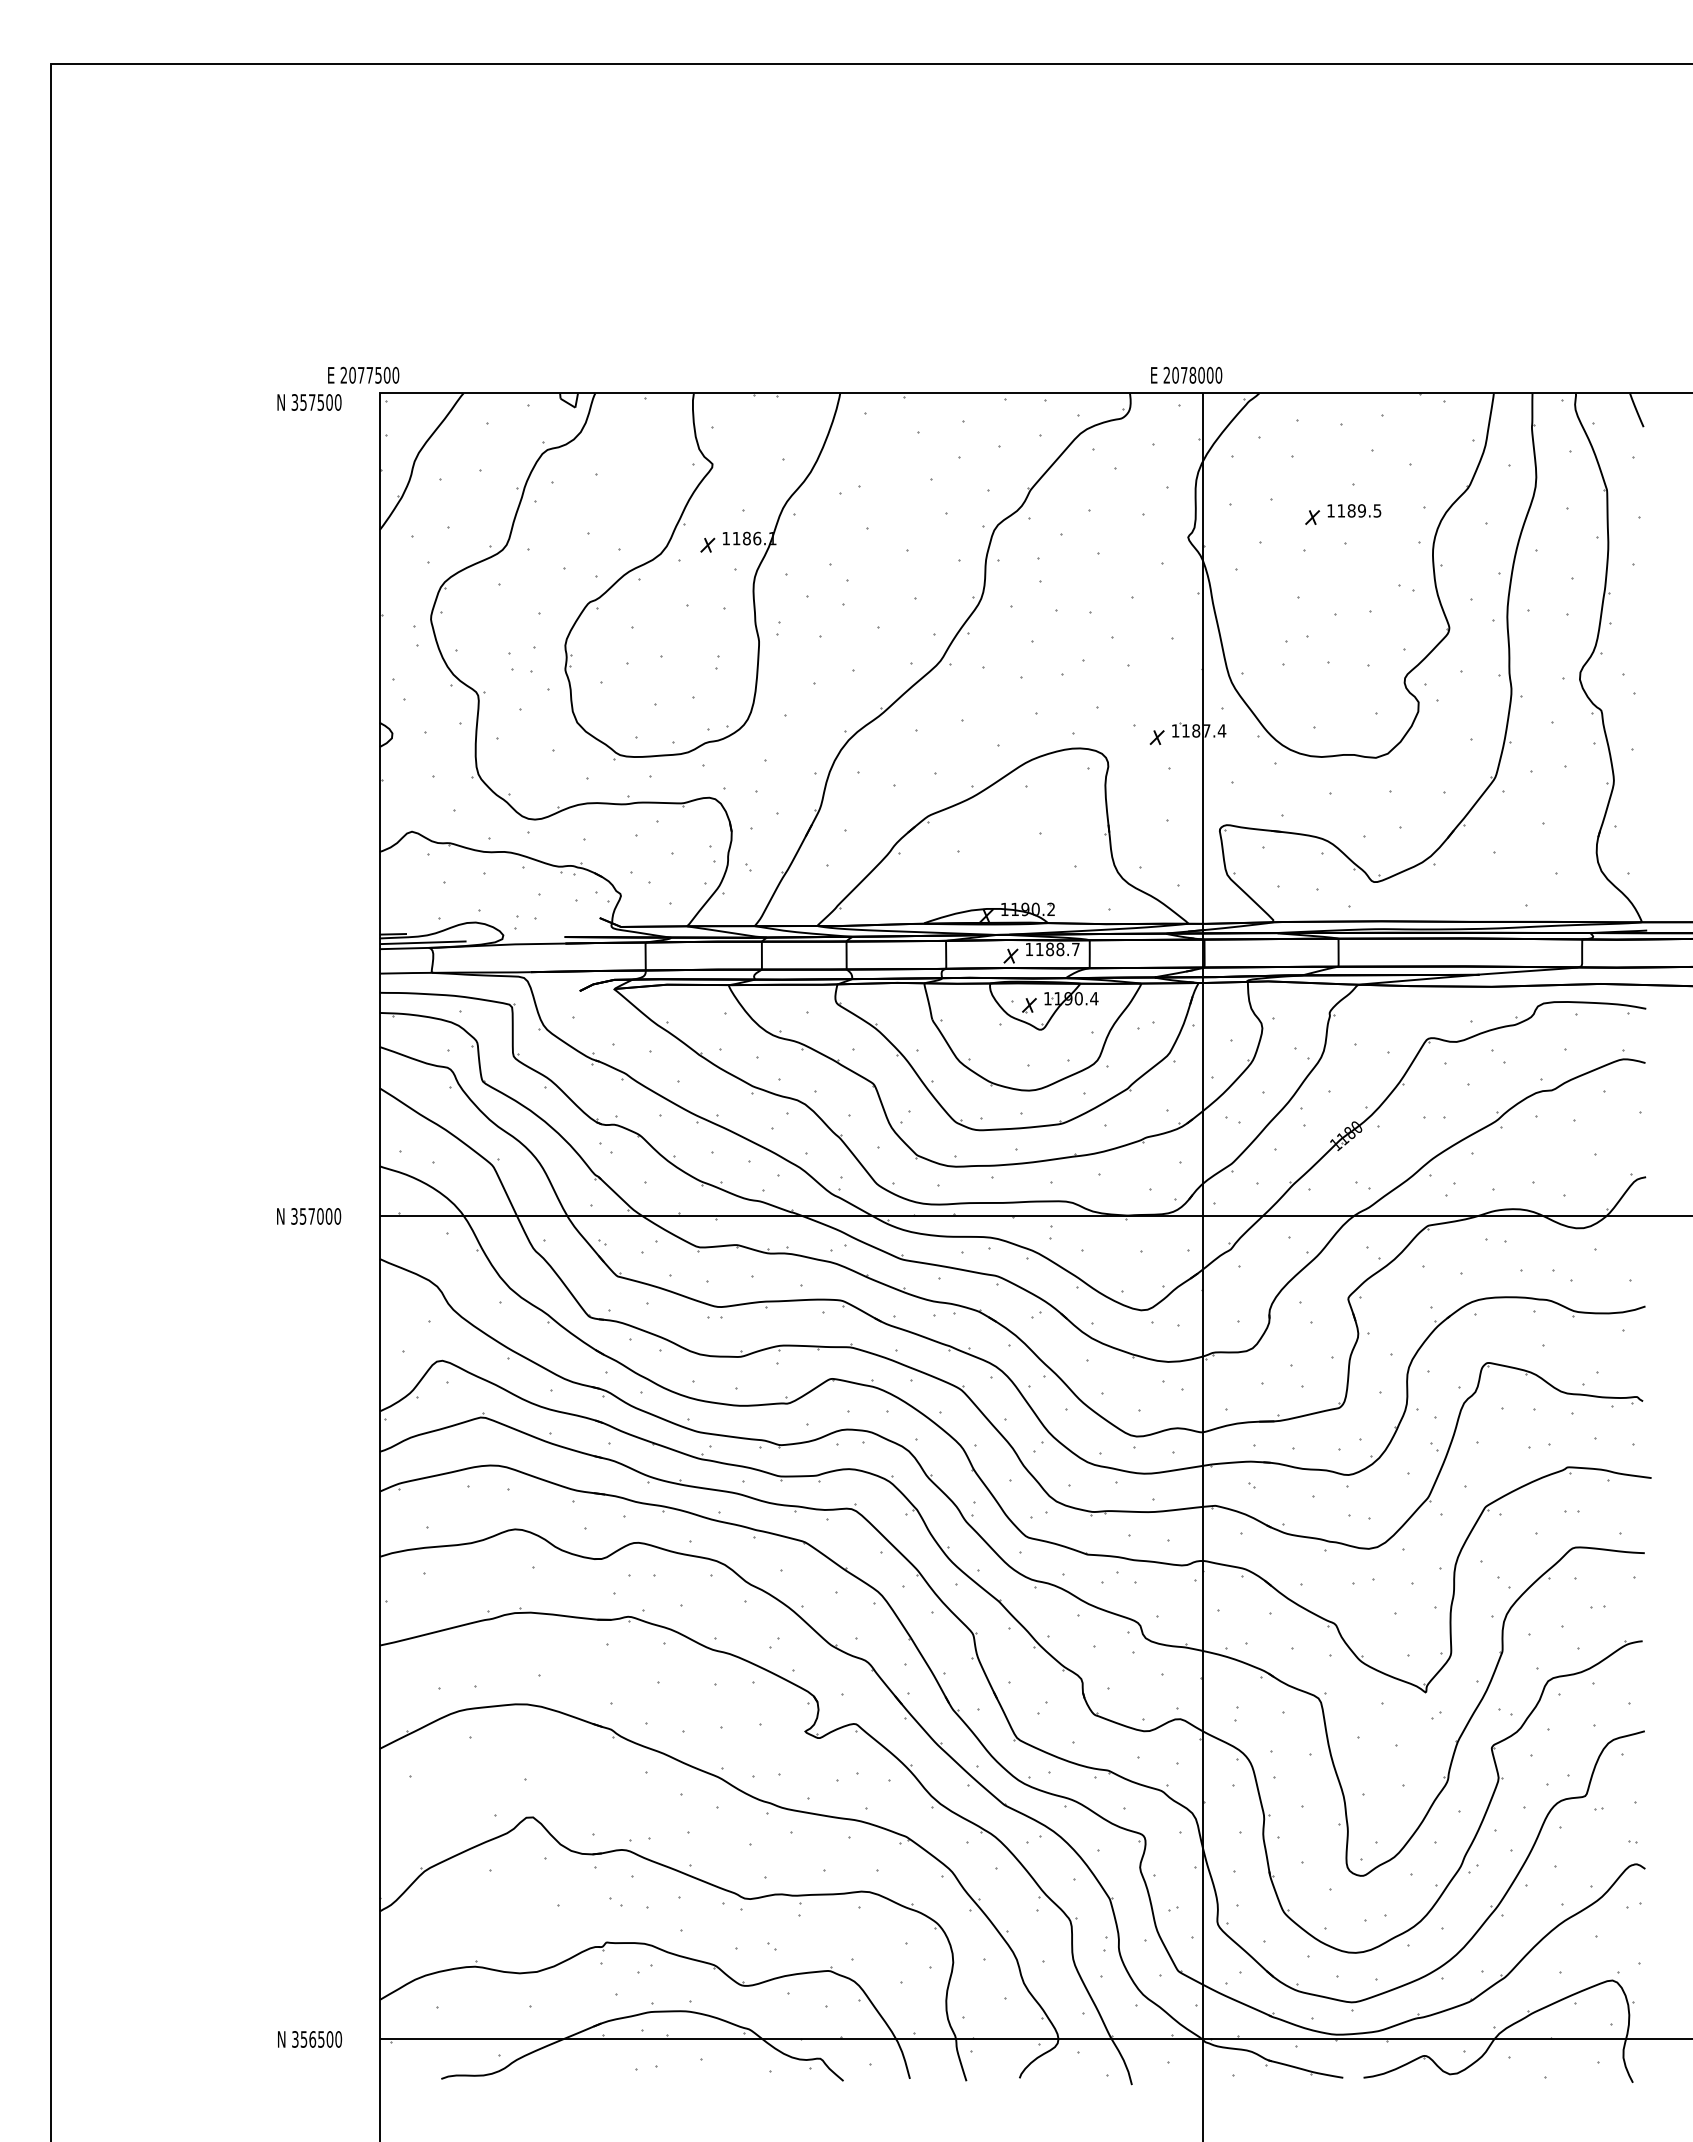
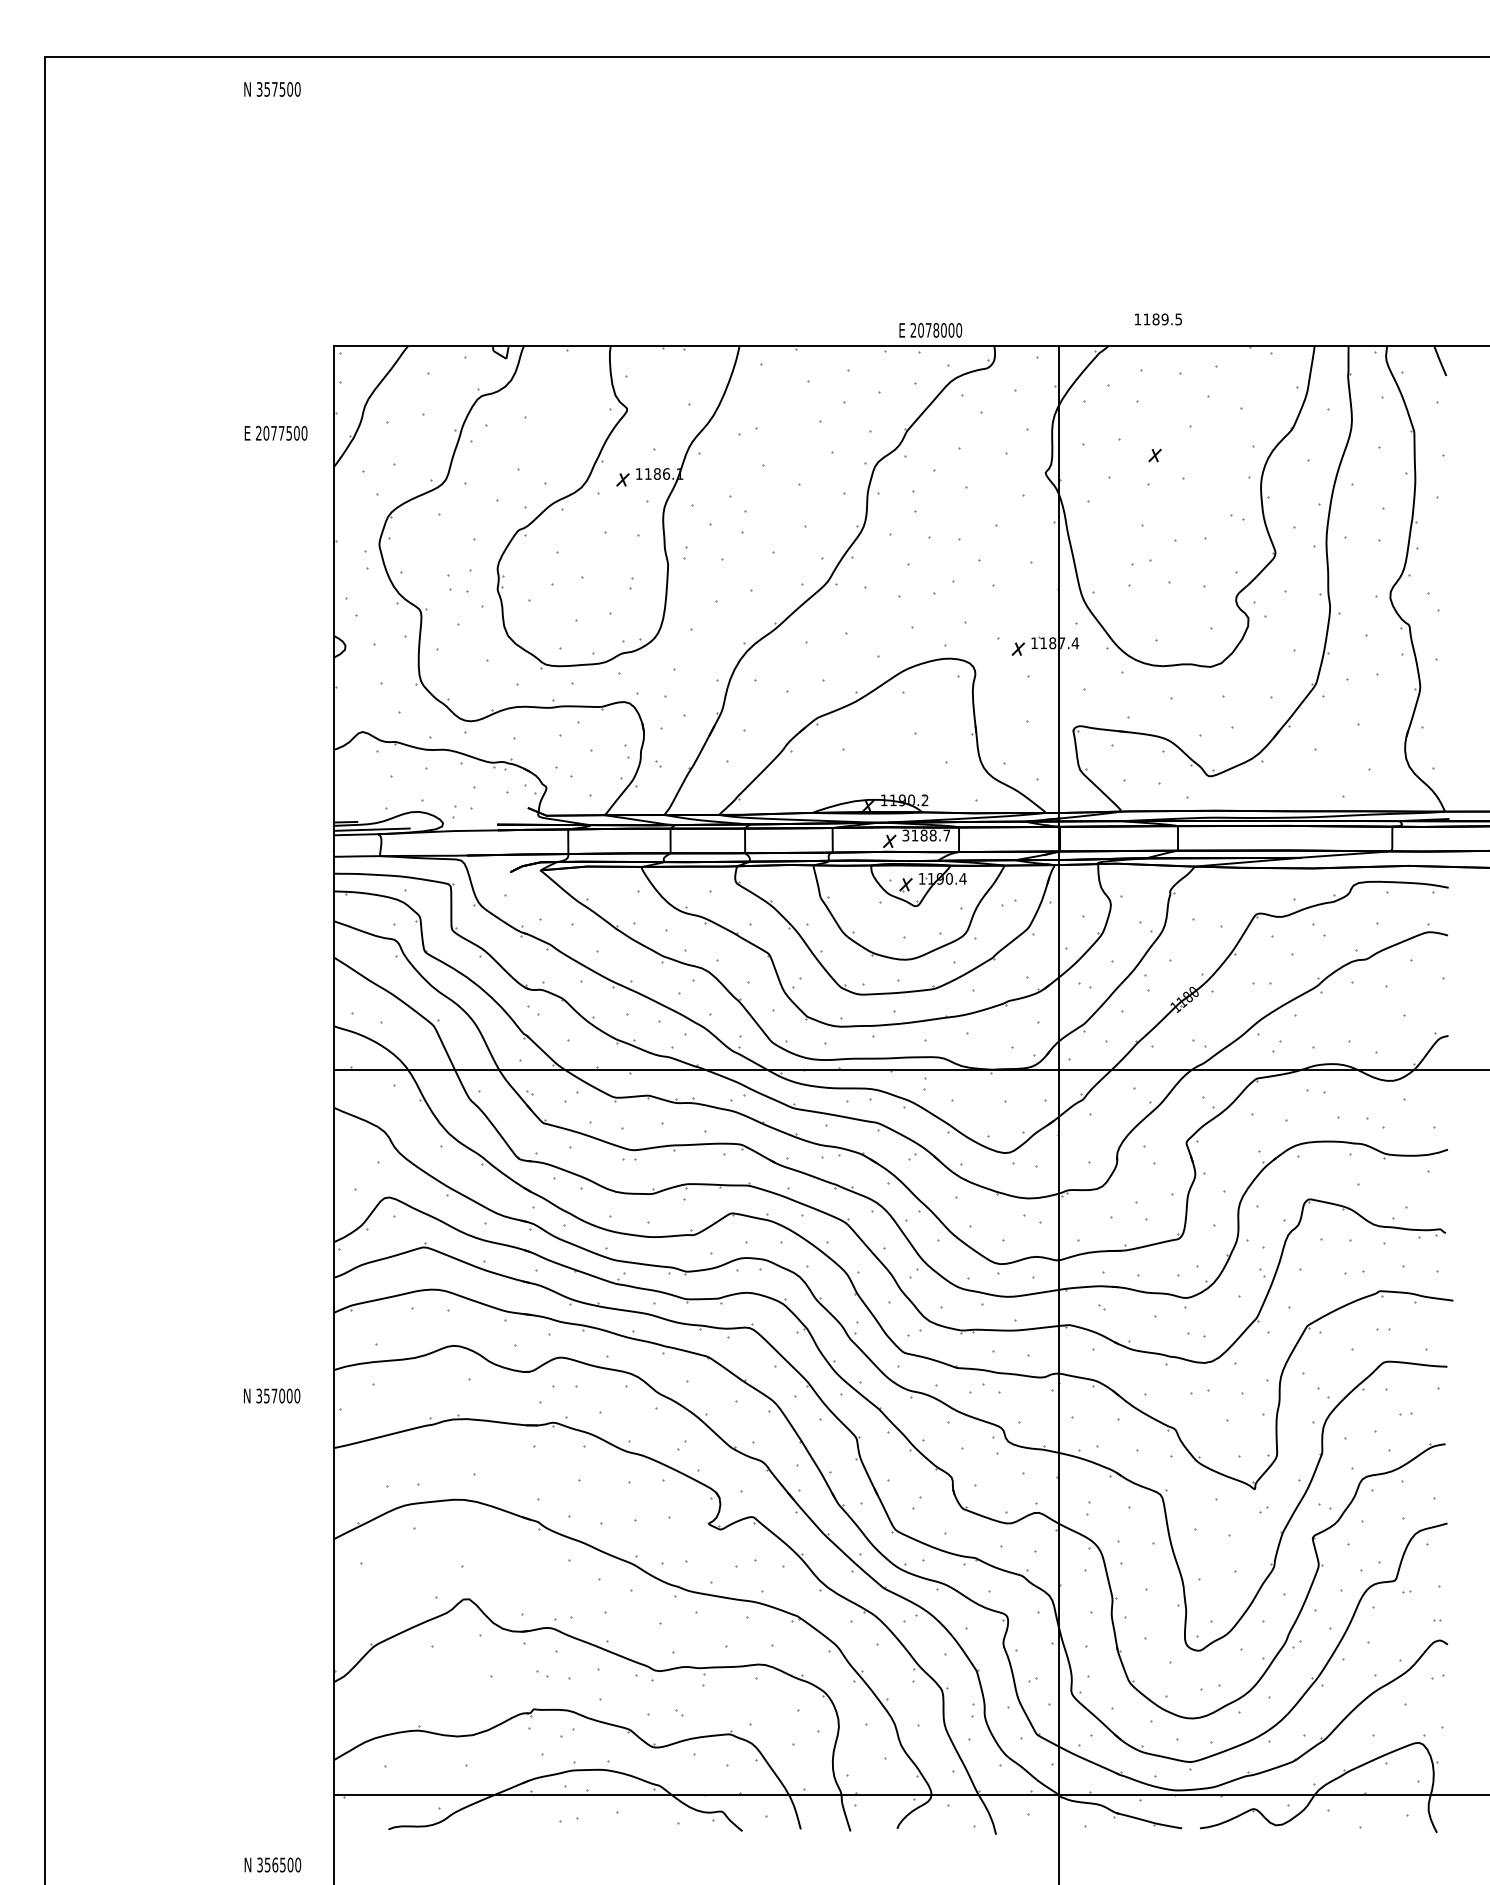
text: (363, 374) -> (276, 432), moved
text: (1186, 374) -> (930, 329), moved
text: (309, 402) -> (272, 89), moved
text: (1354, 510) -> (1158, 319), moved
text: (1029, 949) -> (906, 835), 1188.7 -> 3188.7
text: (309, 1216) -> (272, 1396), moved
text: (310, 2039) -> (273, 1865), moved

